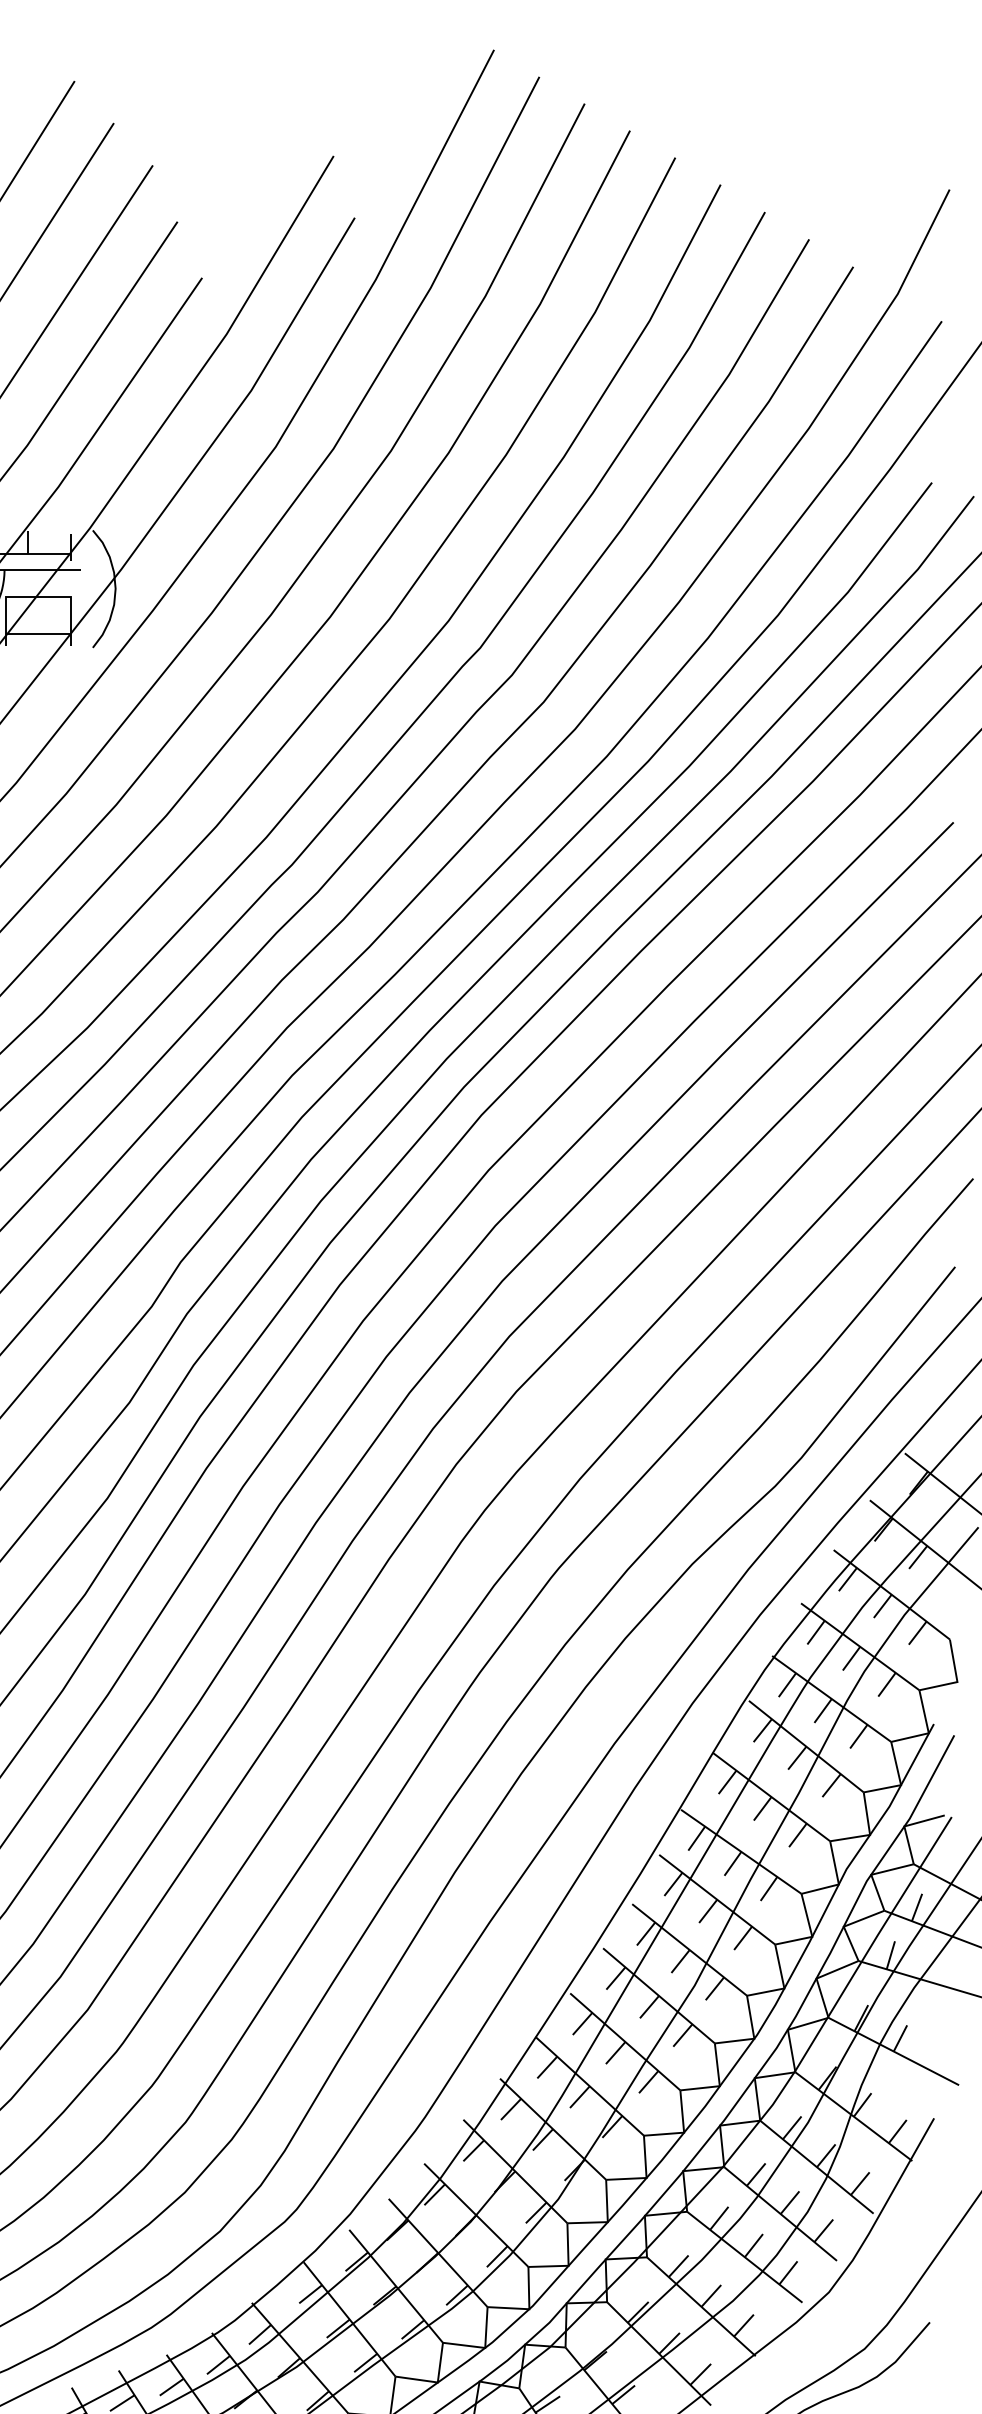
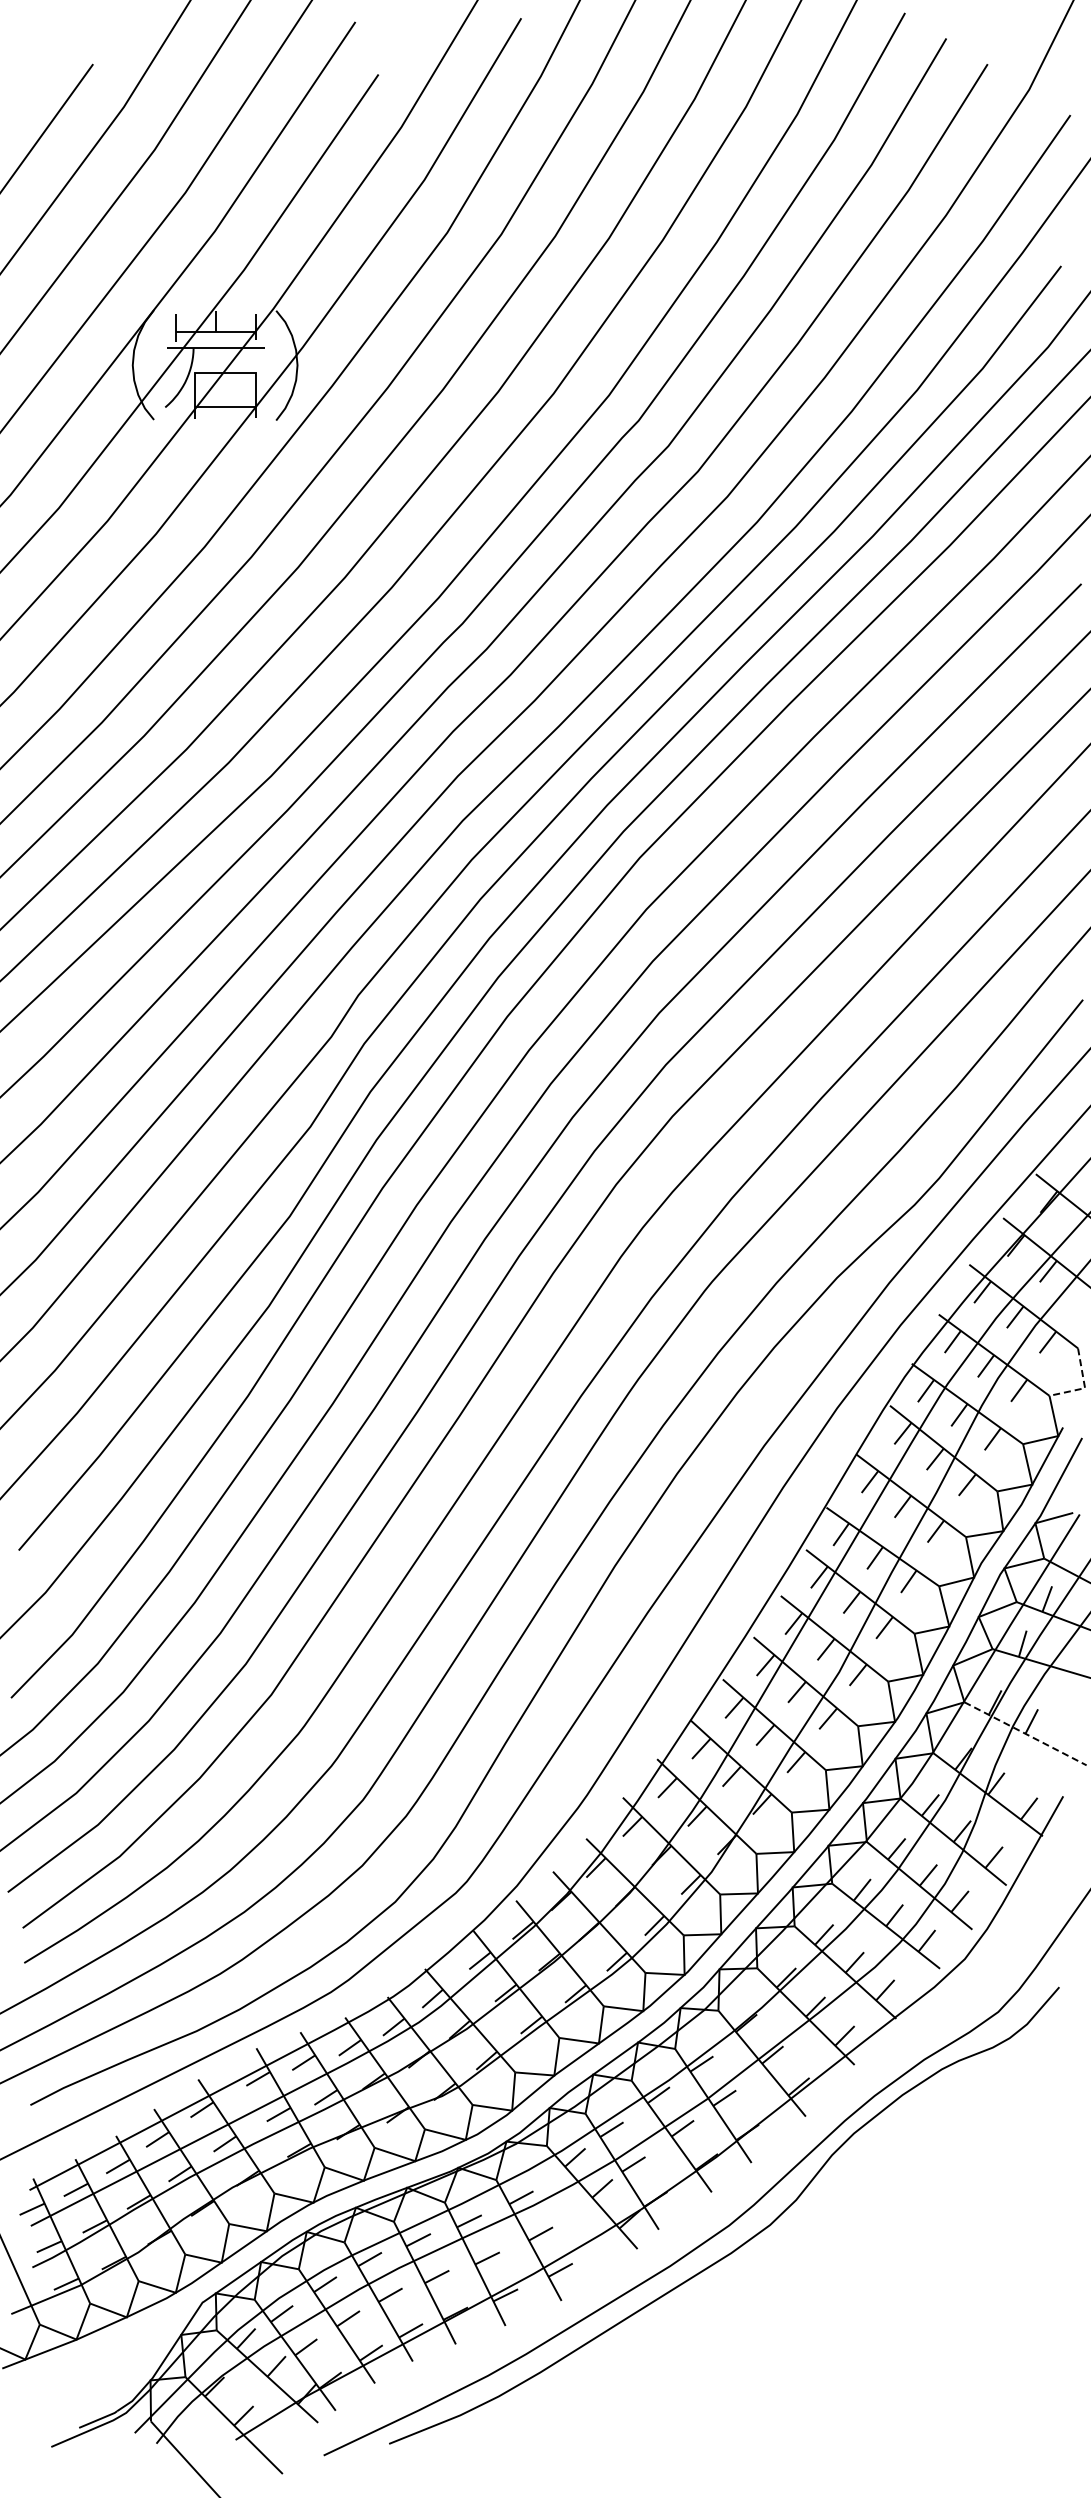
line: (956, 1681) -> (1084, 1387), solid -> dashed
line: (893, 2051) -> (1025, 1733), solid -> dashed

